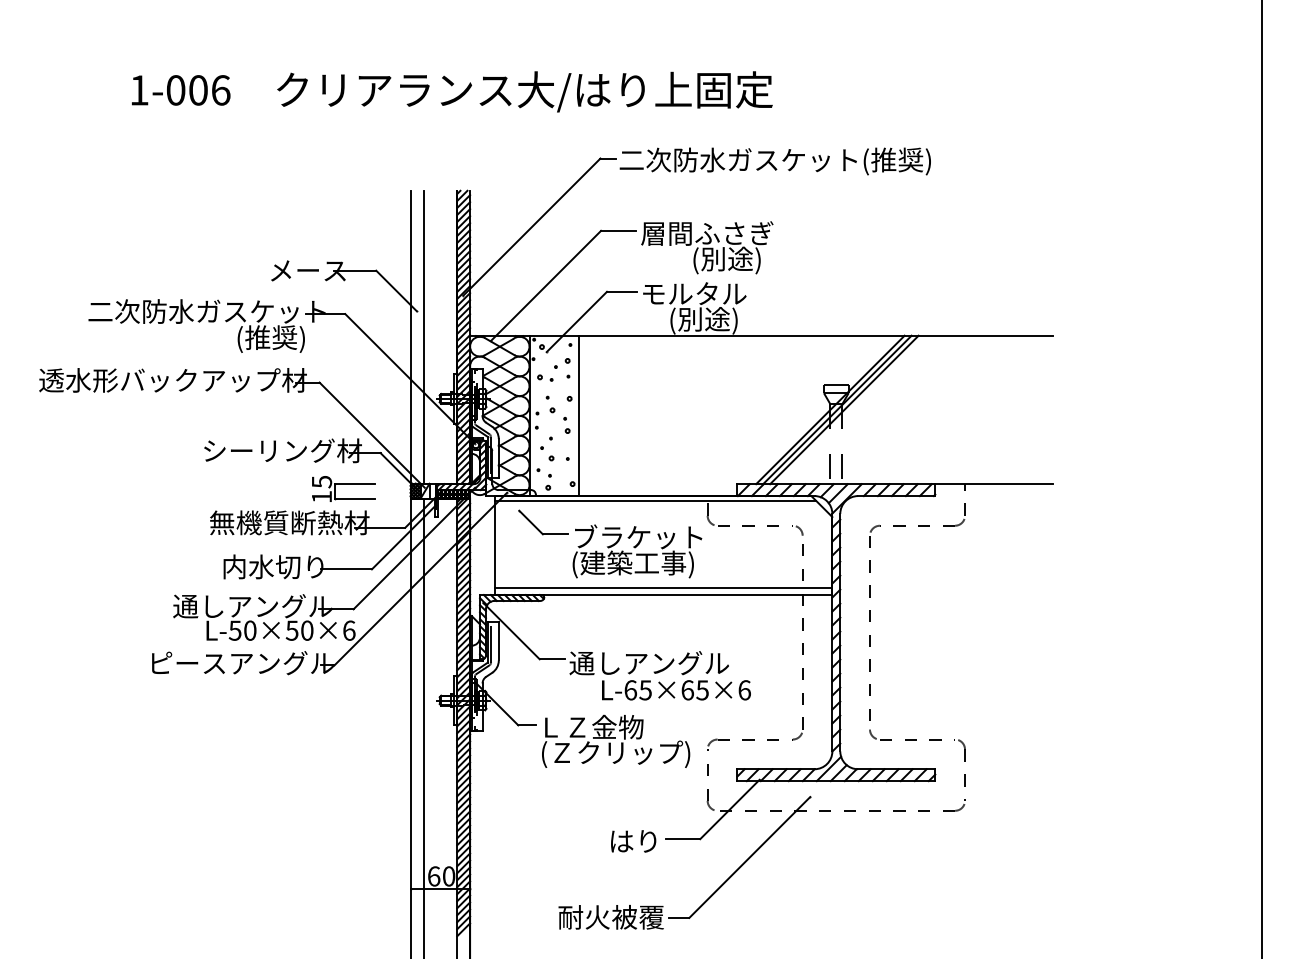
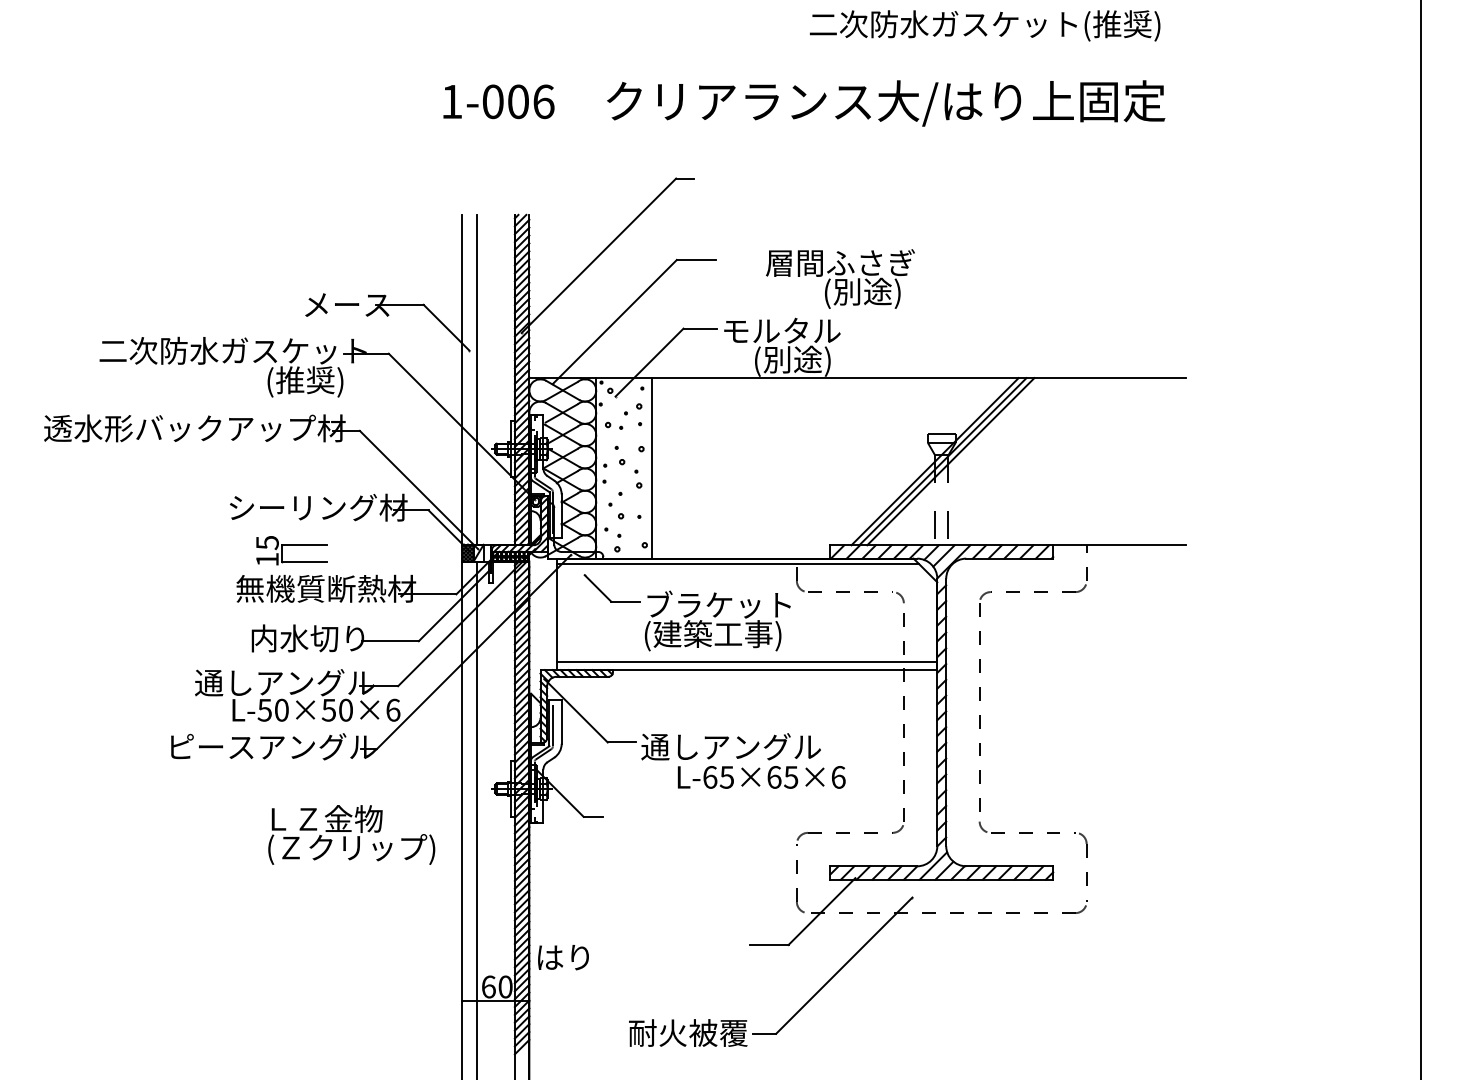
text: (452, 91) -> (804, 103), moved
text: (775, 161) -> (985, 25), moved
text: (707, 247) -> (840, 278), moved
part: (343, 488) -> (291, 550), moved
text: (615, 741) -> (351, 834), moved
text: (633, 841) -> (563, 957), moved

